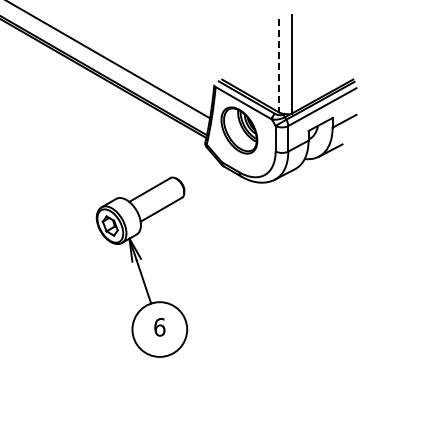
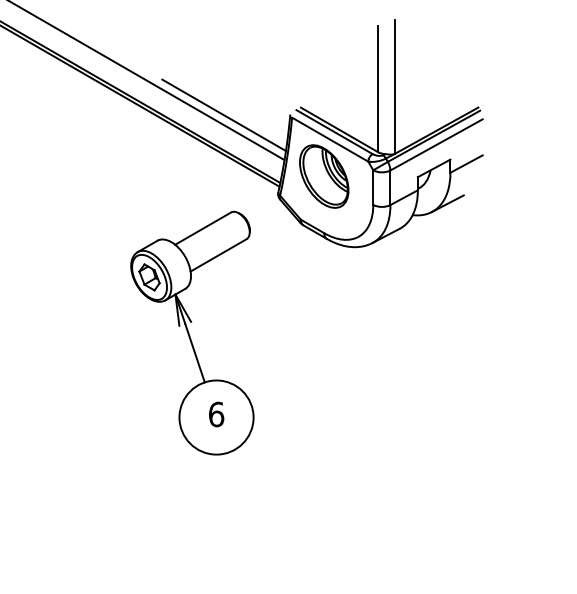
line: (279, 65) -> (378, 88), dashed -> solid
line: (165, 84) -> (224, 114), added
part: (141, 266) -> (191, 332), moved

